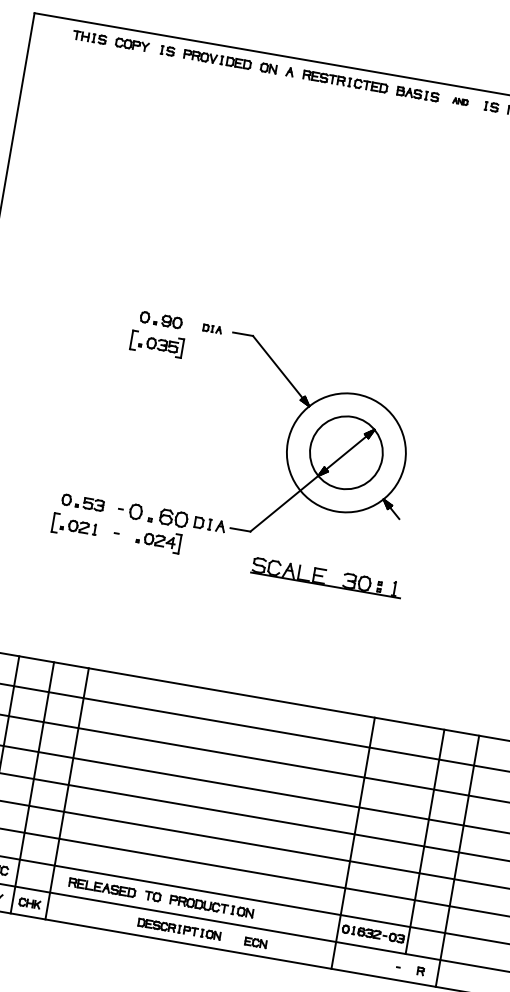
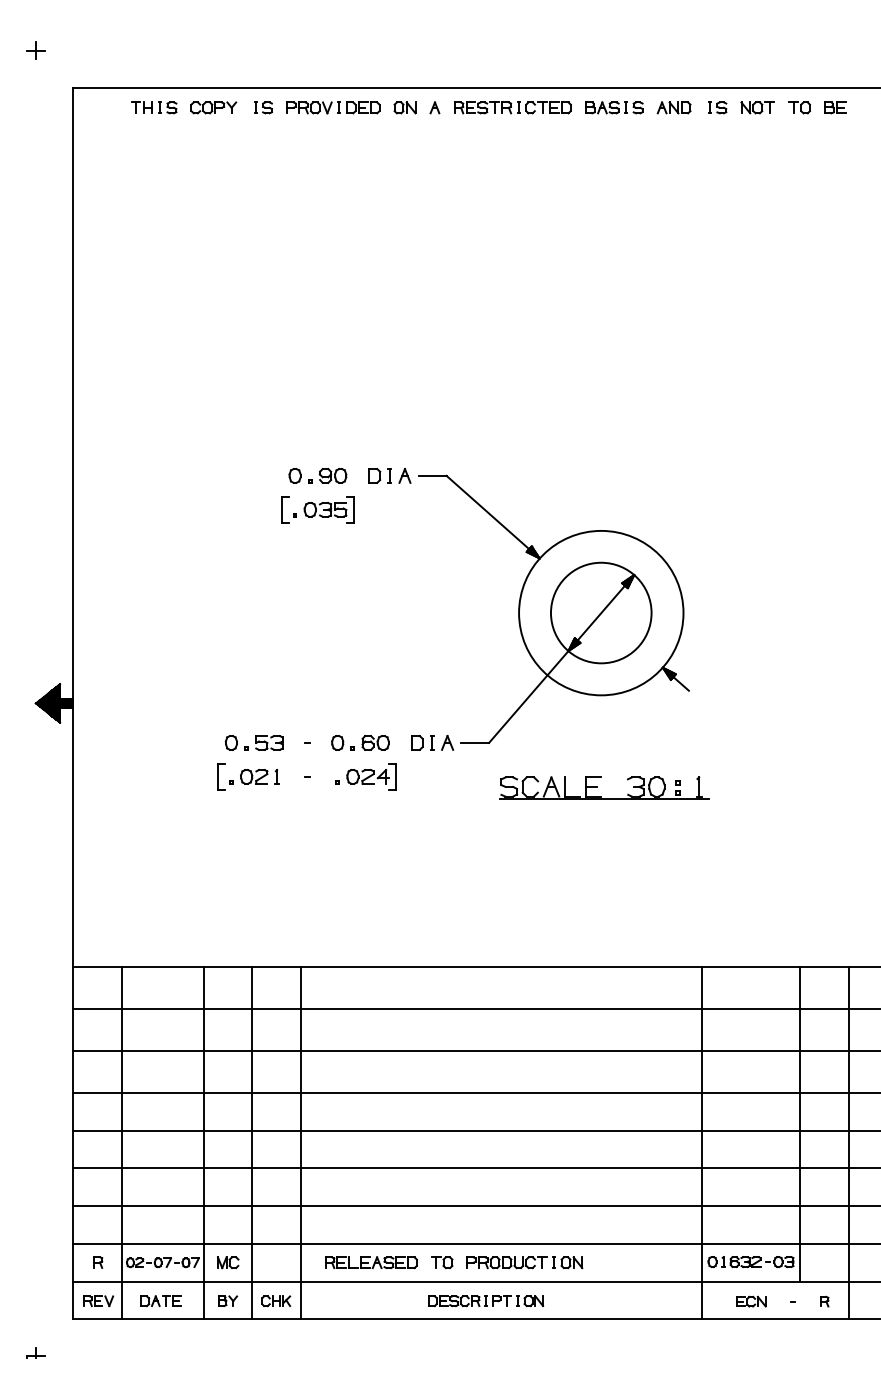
part: (460, 101) -> (673, 107), size x1.67
part: (212, 328) -> (389, 475), size x1.67
part: (158, 515) -> (360, 742), size x0.71
part: (256, 942) -> (751, 1301), moved

